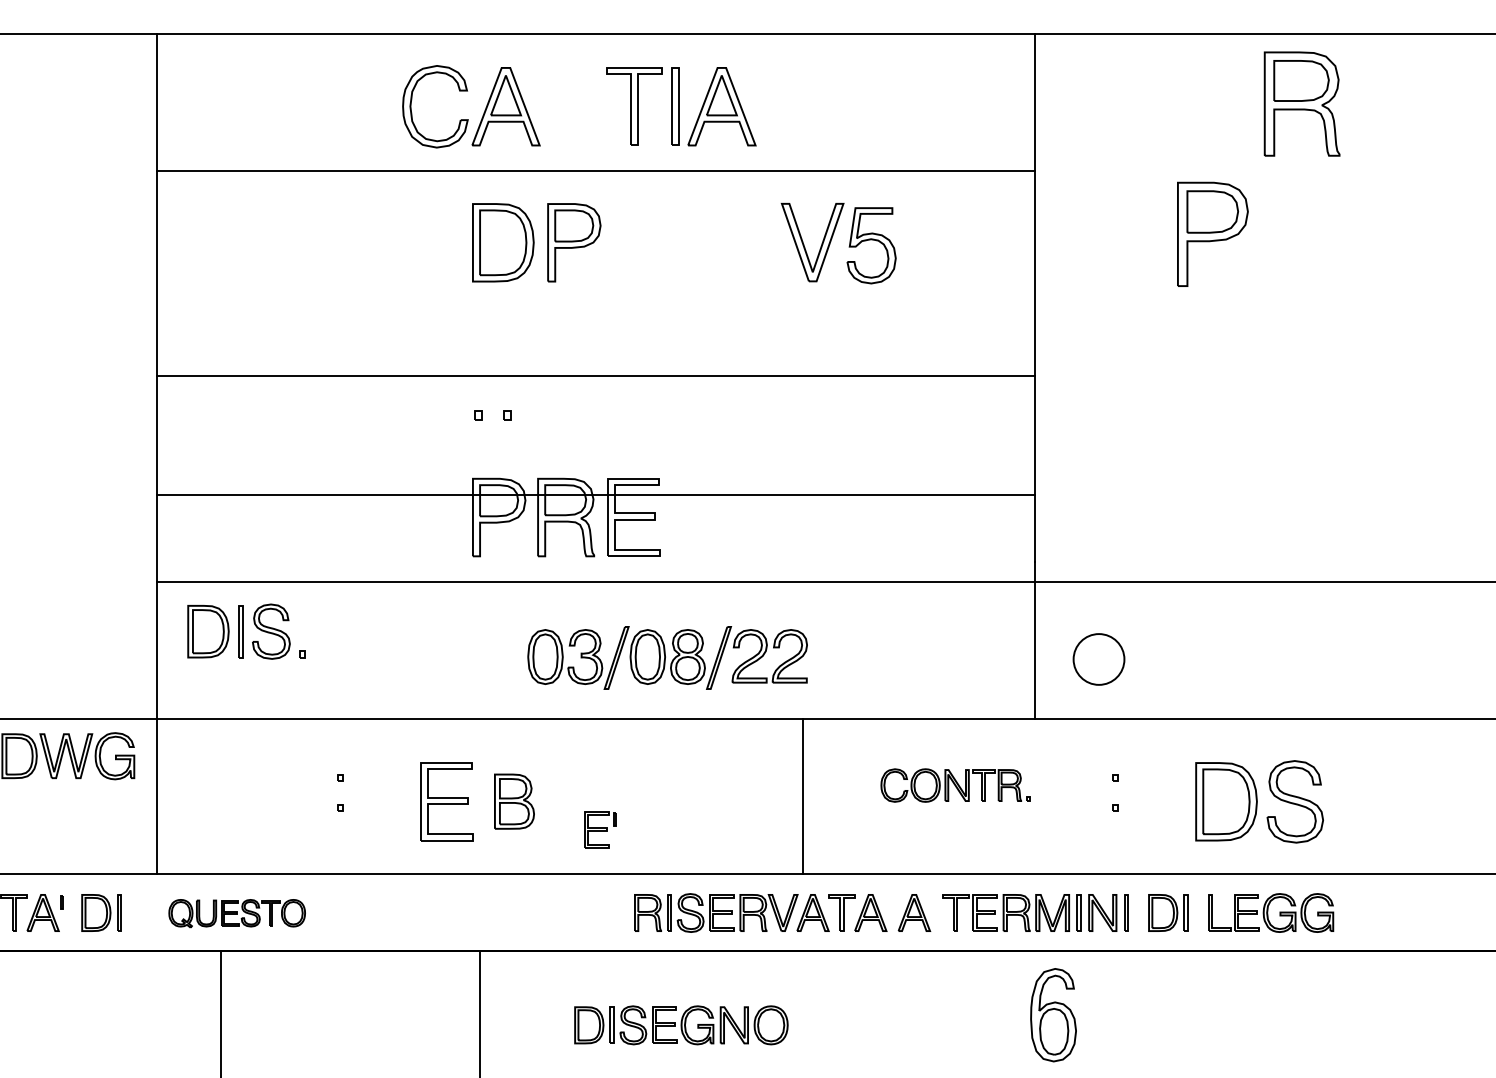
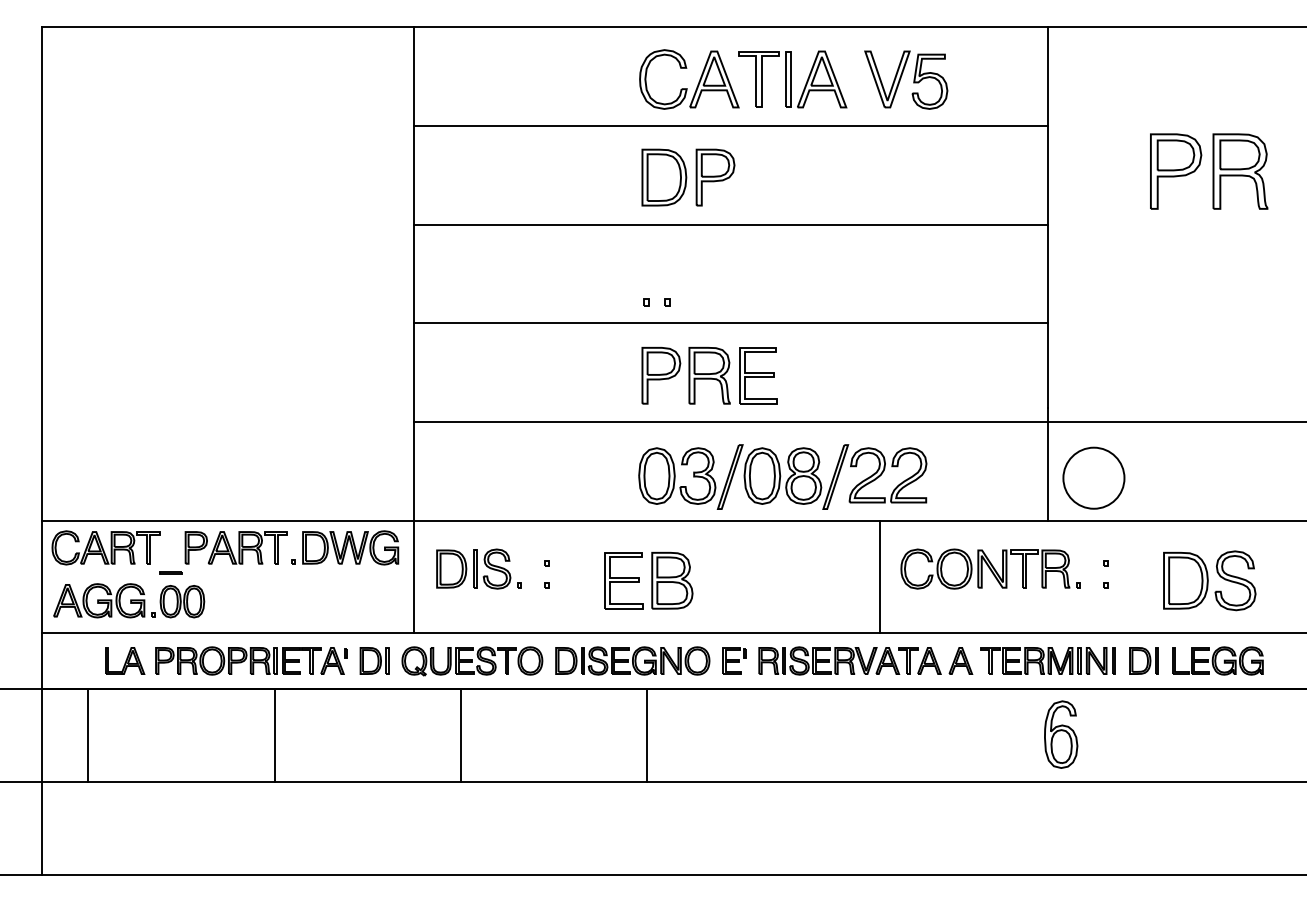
part: (1302, 103) -> (1240, 171), moved
part: (484, 109) -> (698, 81), moved
part: (839, 242) -> (906, 79), moved
line: (595, 375) -> (730, 224), moved
line: (595, 494) -> (730, 323), moved
part: (245, 630) -> (478, 568), moved
part: (667, 657) -> (782, 476), size x1.43
circle: (1098, 658) -> (1093, 477), size x1.67
part: (955, 784) -> (990, 568), size x1.67
part: (514, 801) -> (672, 580), size x1.43
part: (600, 829) -> (734, 660), moved
part: (237, 913) -> (472, 661), size x1.43
part: (681, 1024) -> (632, 660), moved

